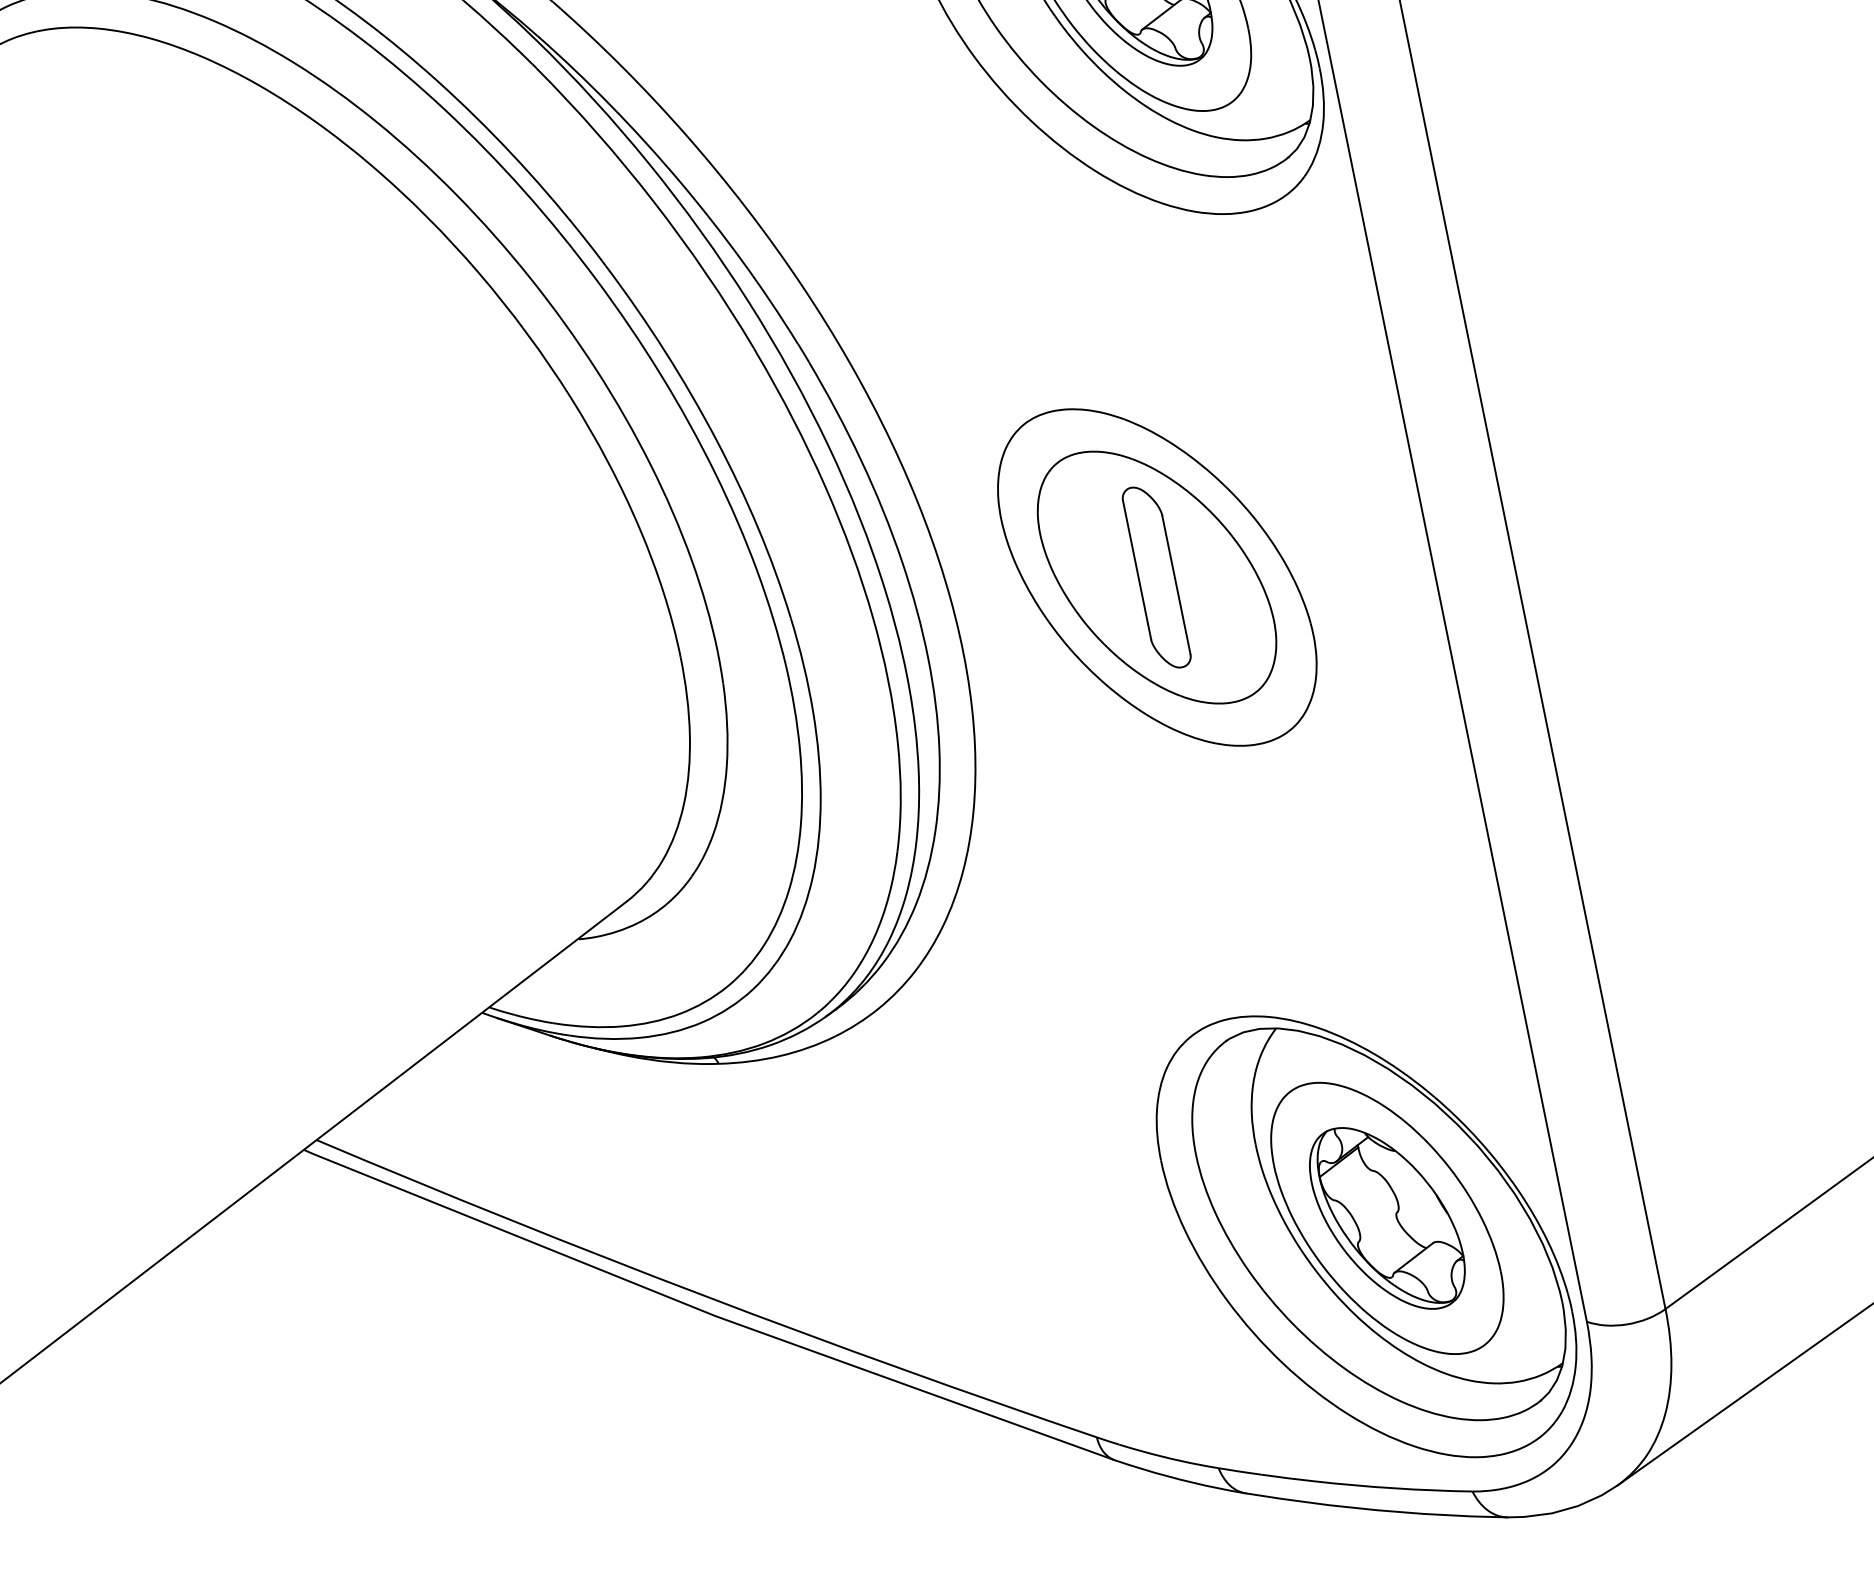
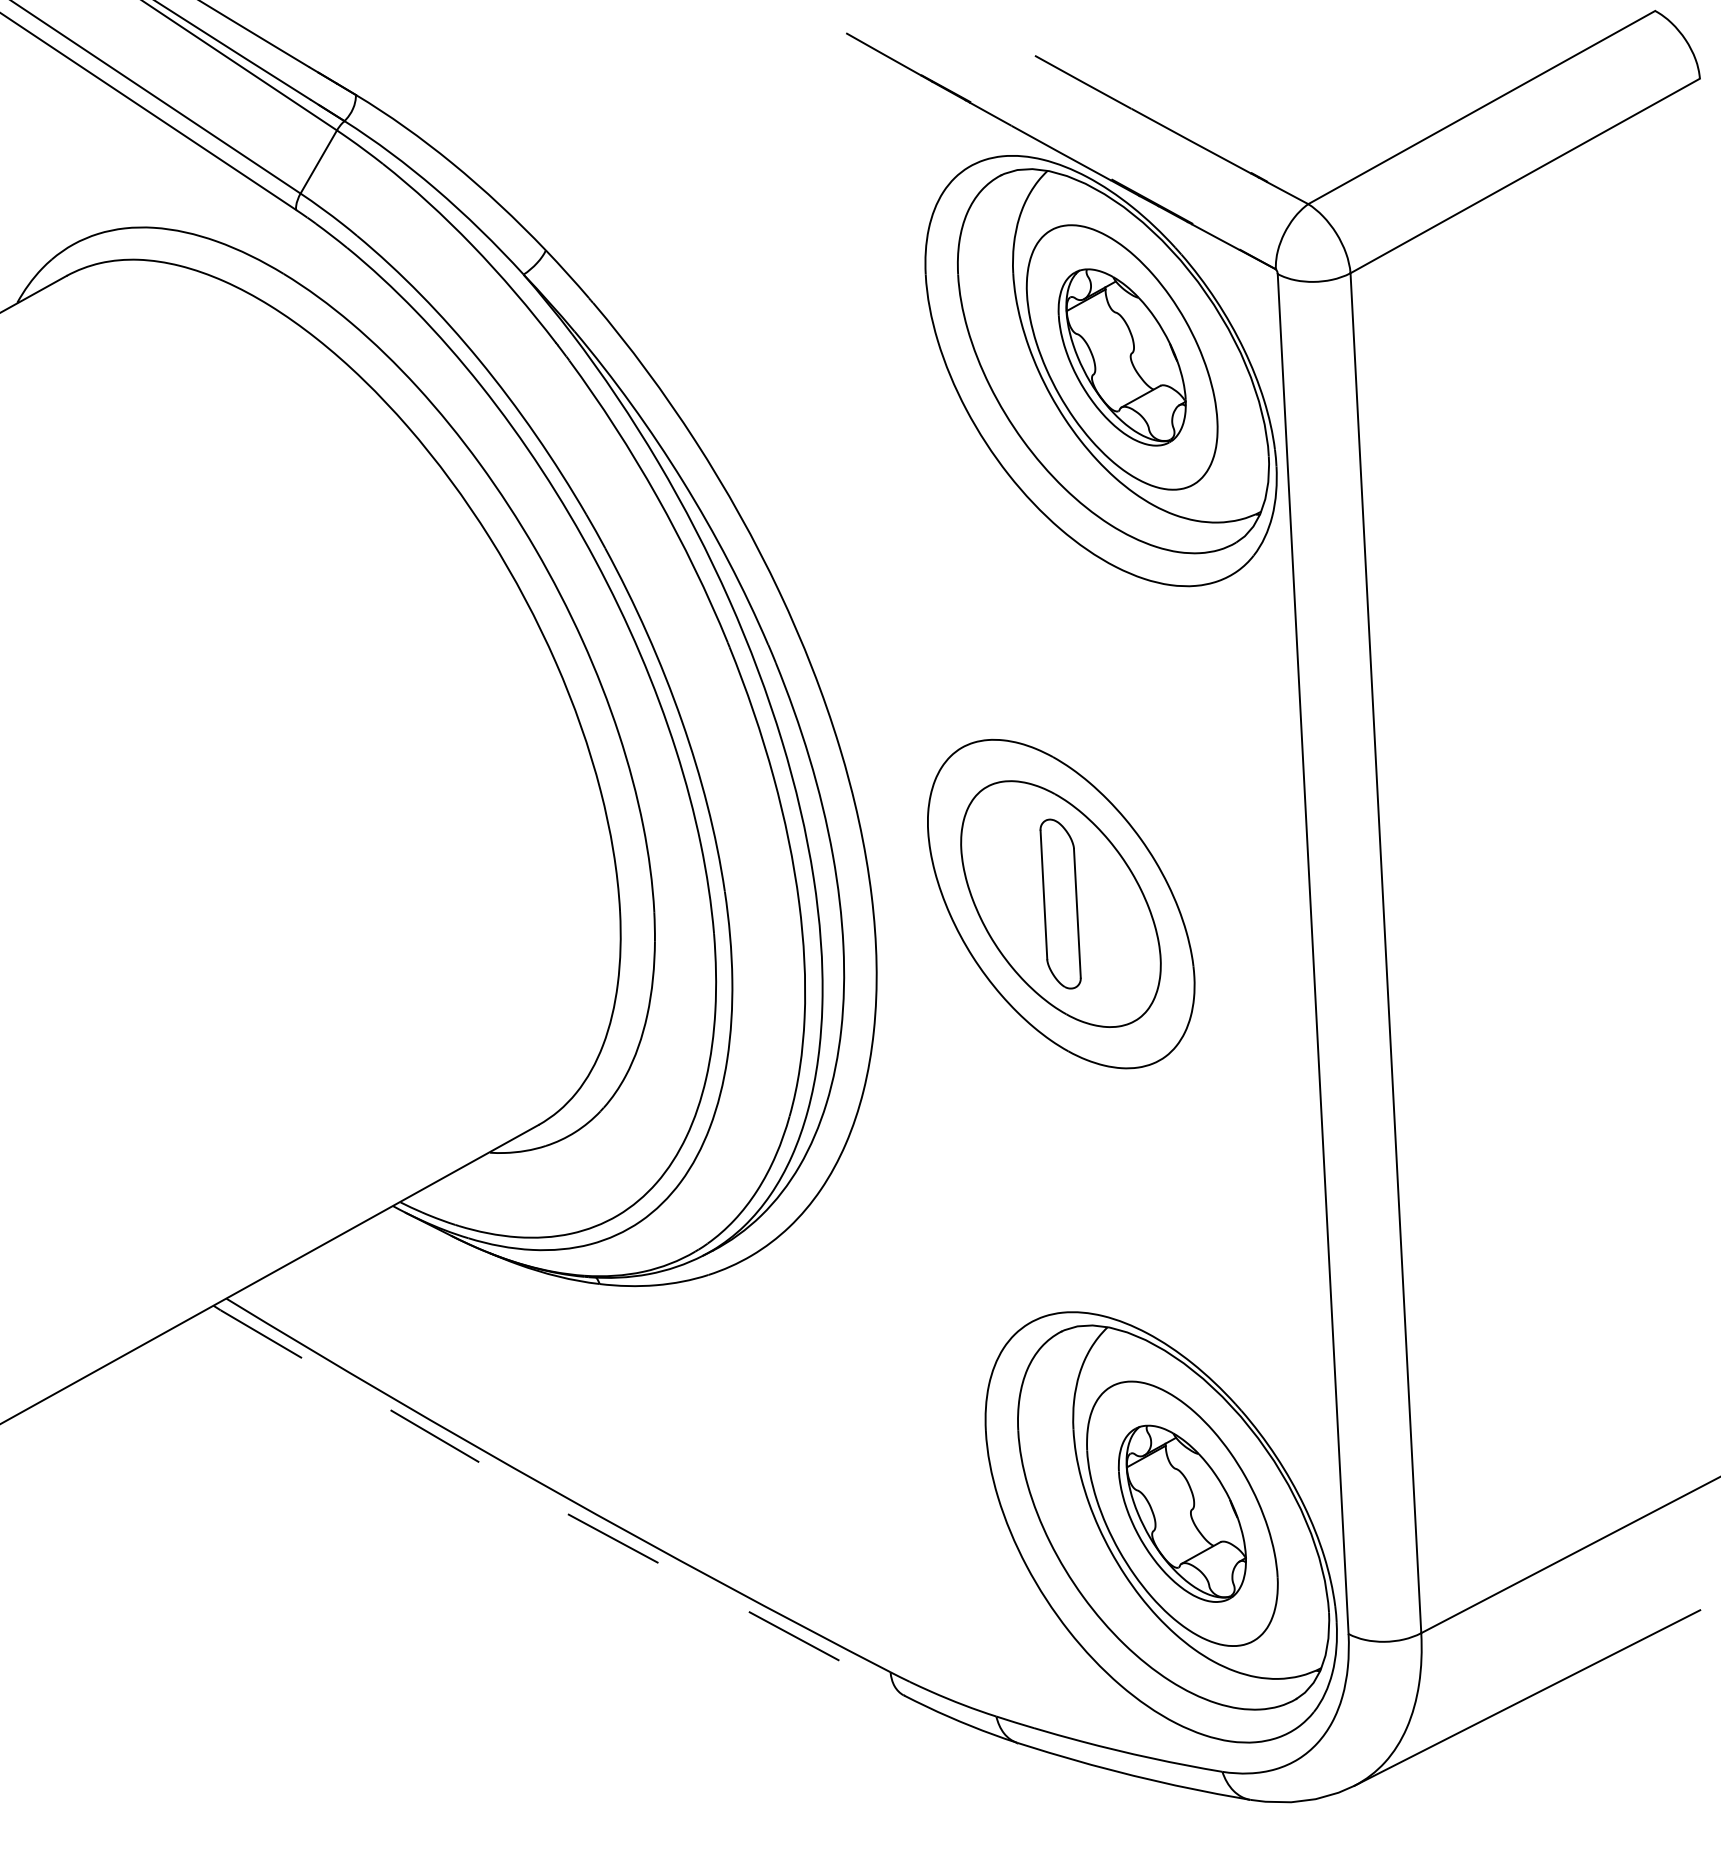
line: (705, 1312) -> (554, 1506), solid -> dashed

